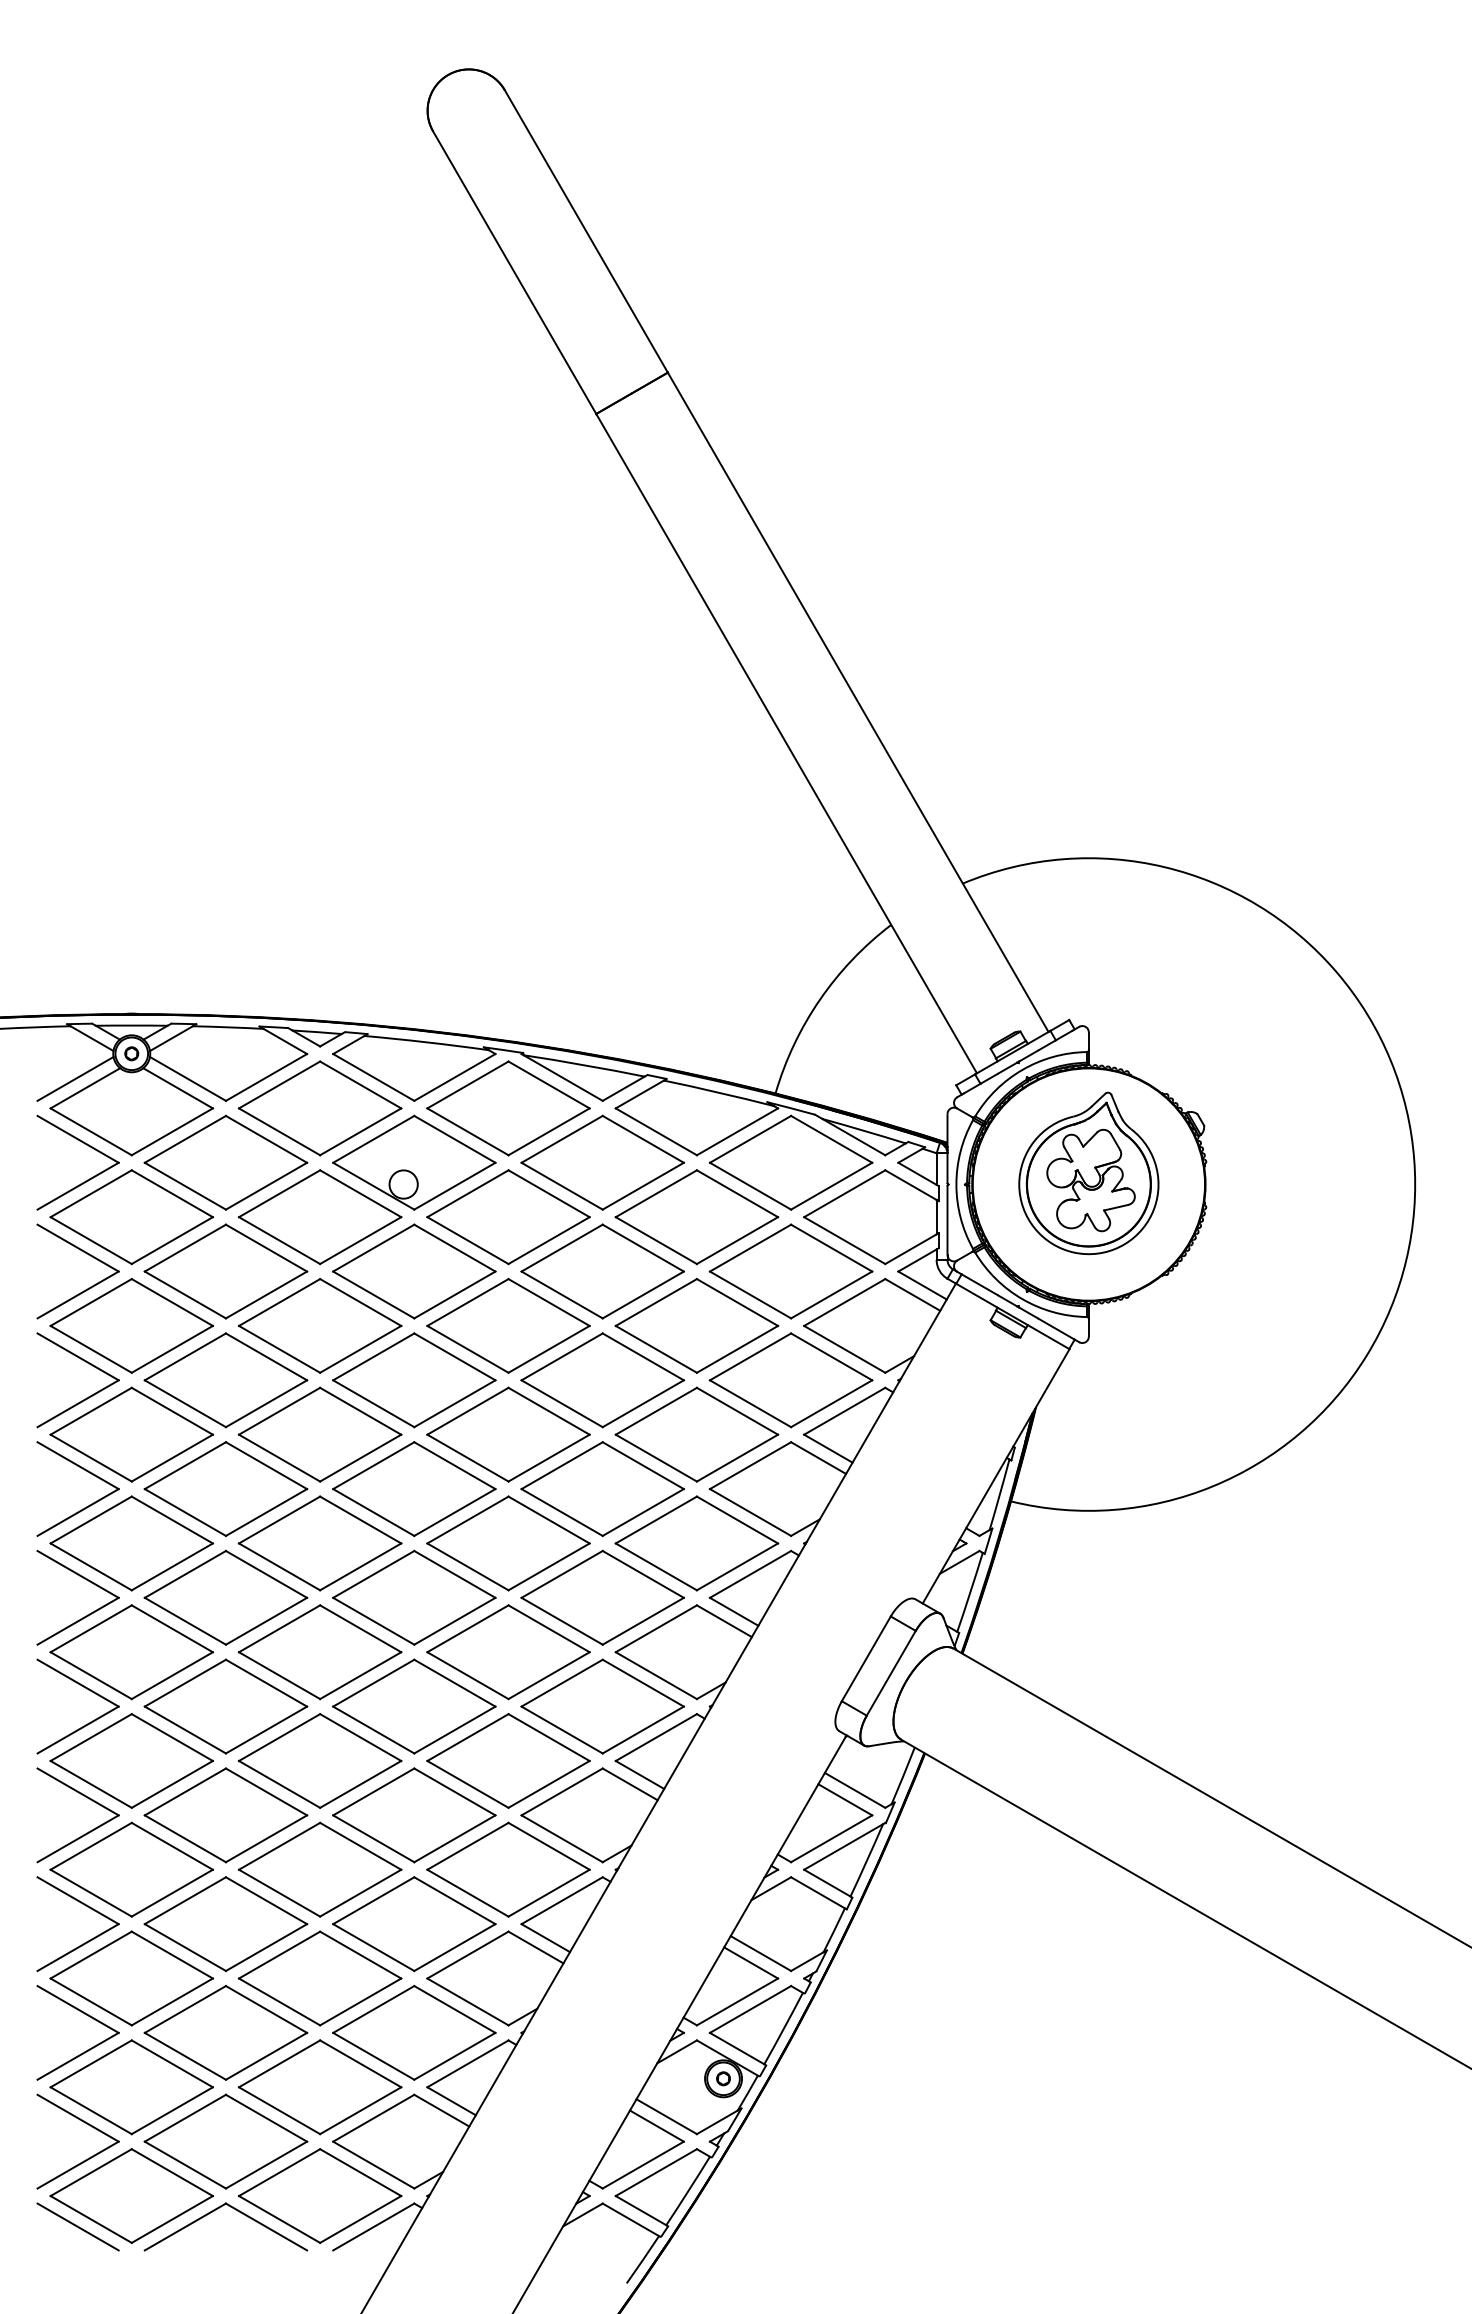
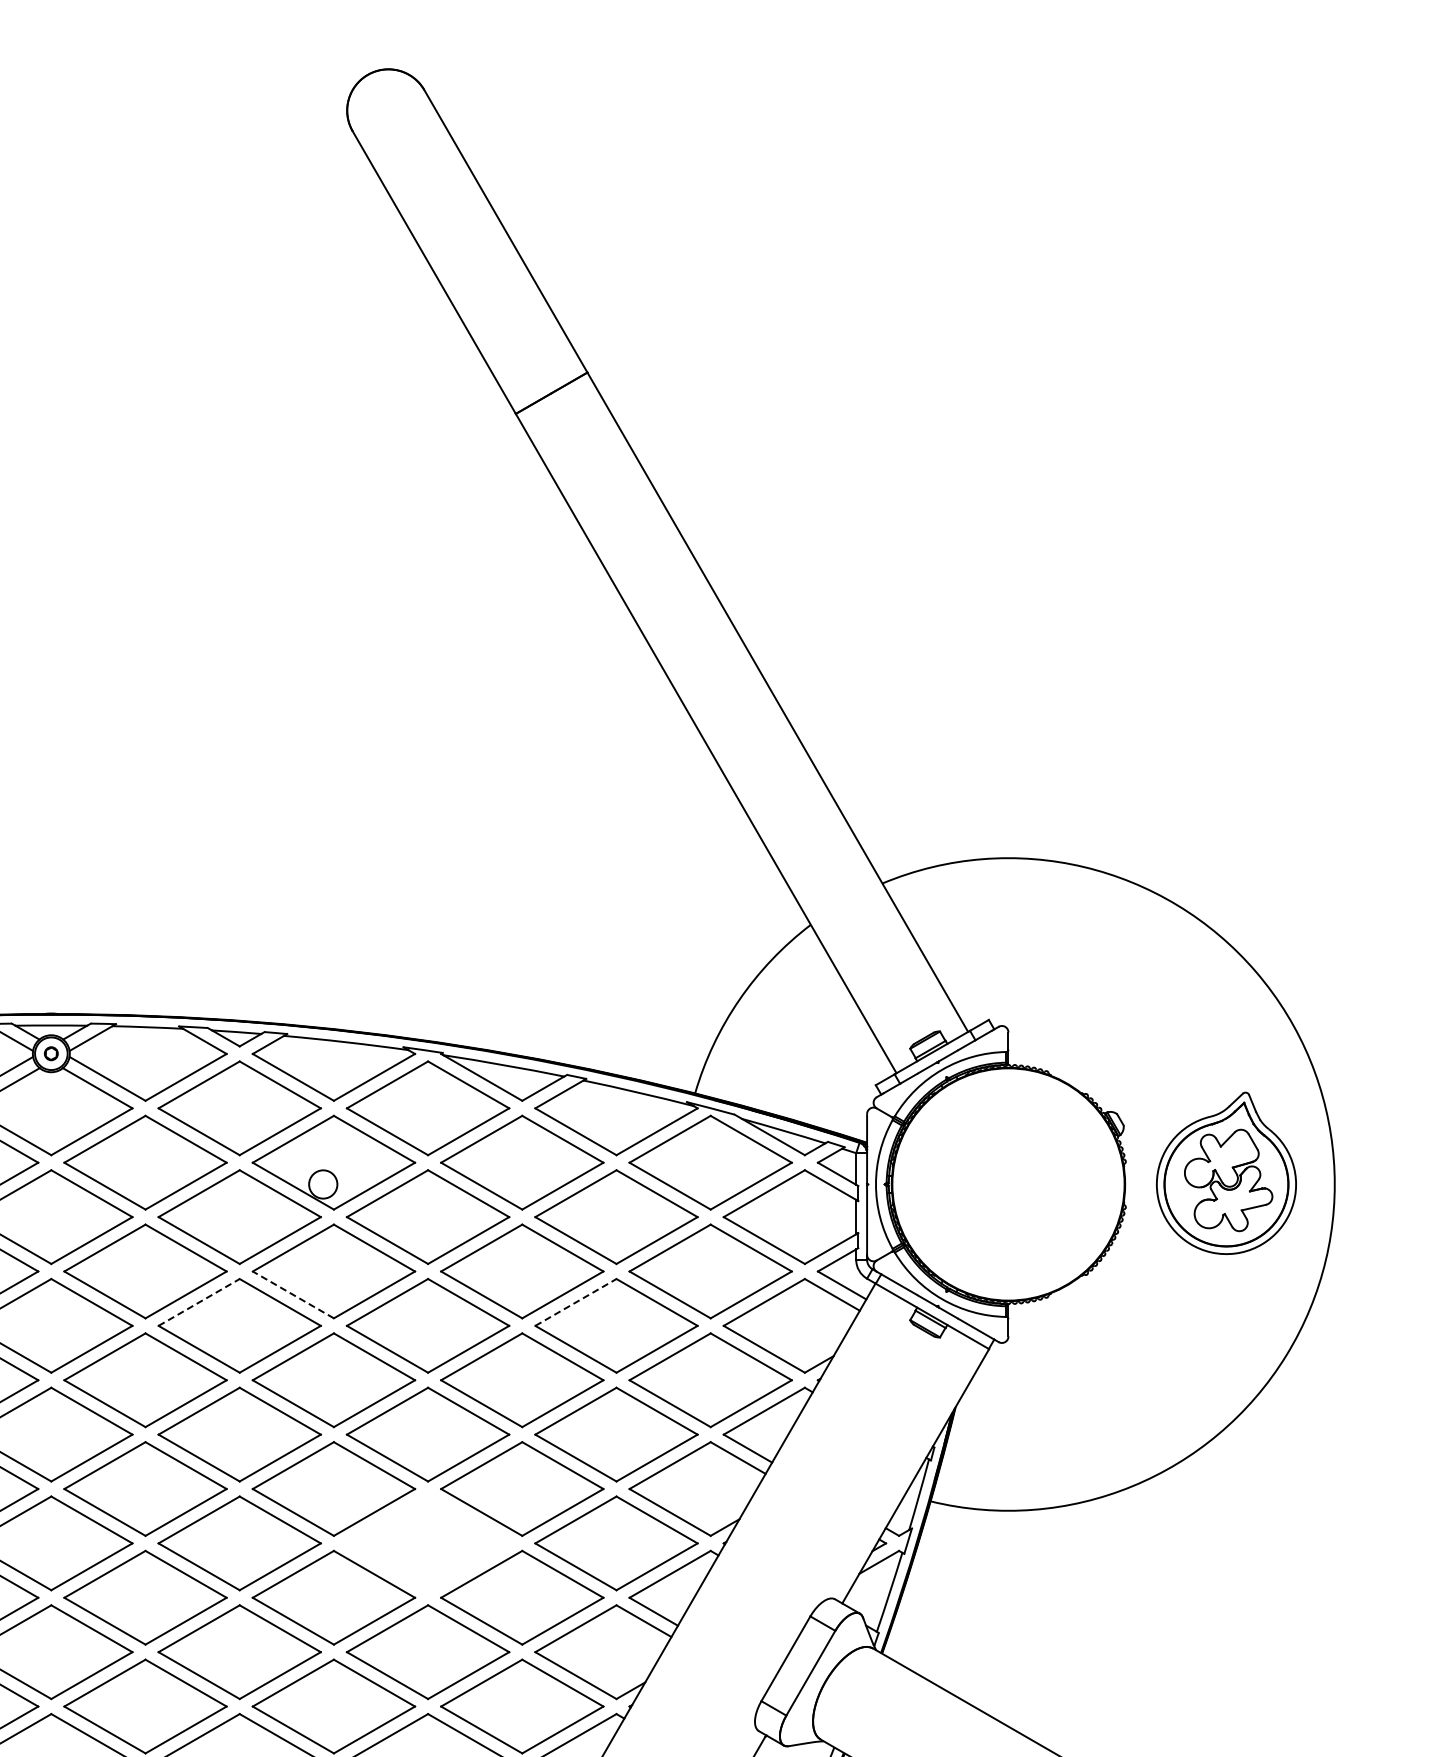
part: (1088, 1173) -> (1226, 1173), moved
line: (373, 1294) -> (293, 1294), solid -> dashed
line: (279, 1302) -> (199, 1302), solid -> dashed
line: (656, 1302) -> (576, 1302), solid -> dashed
part: (508, 1543) -> (428, 1543), removed

